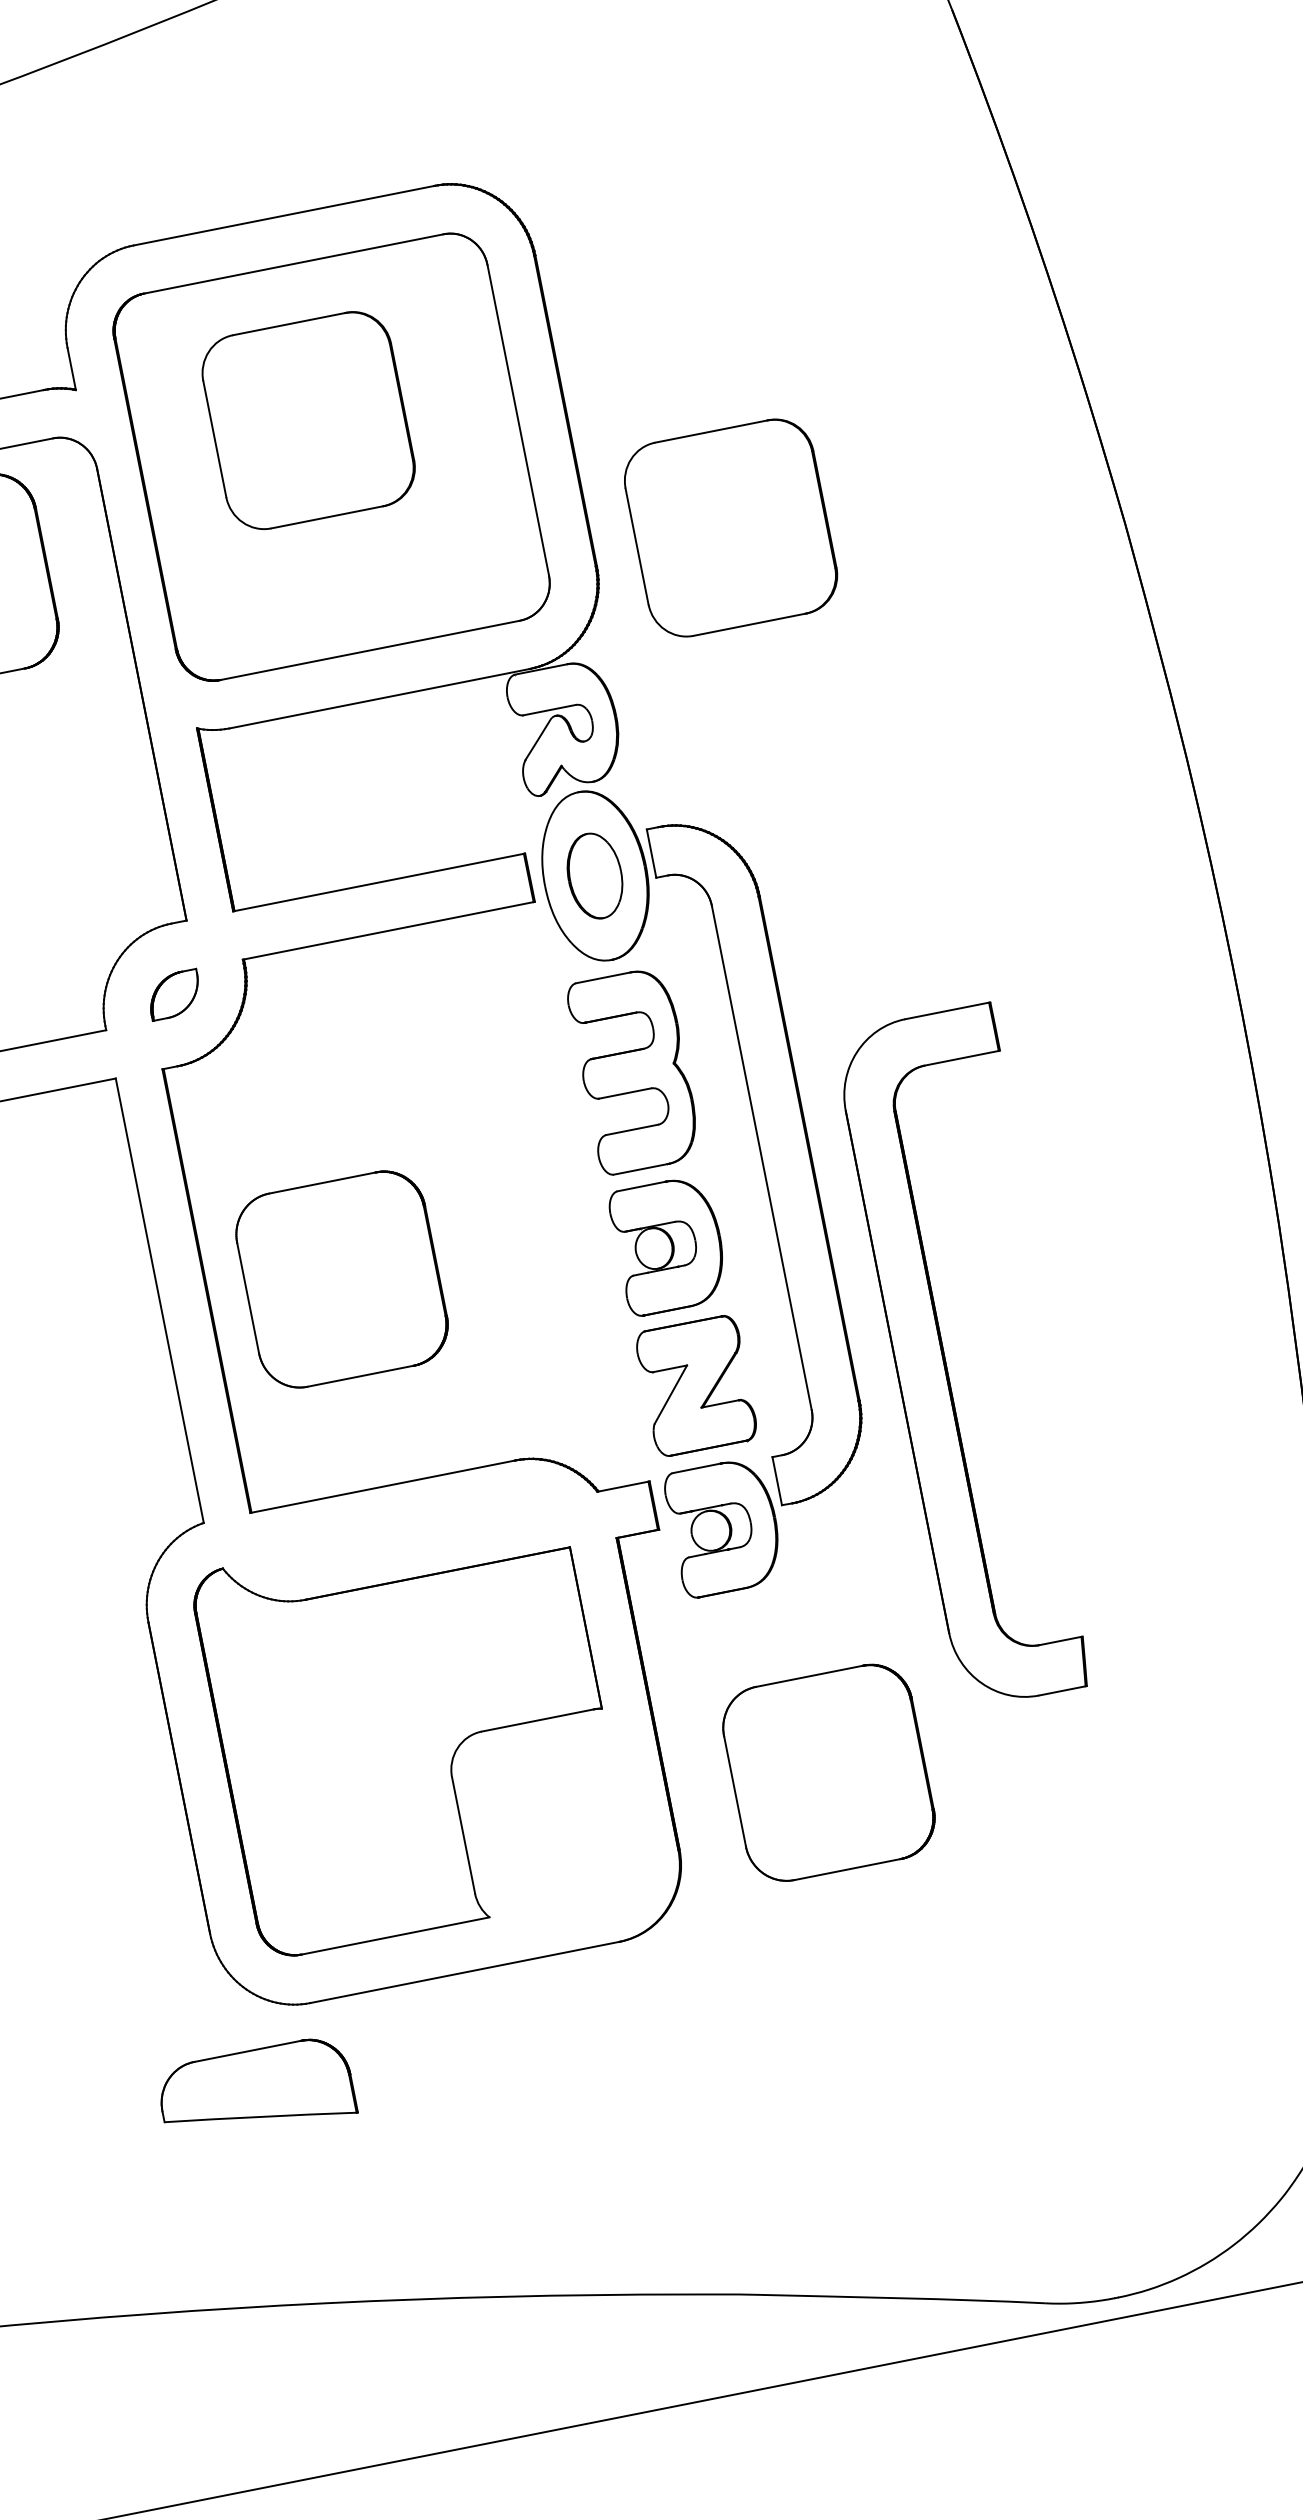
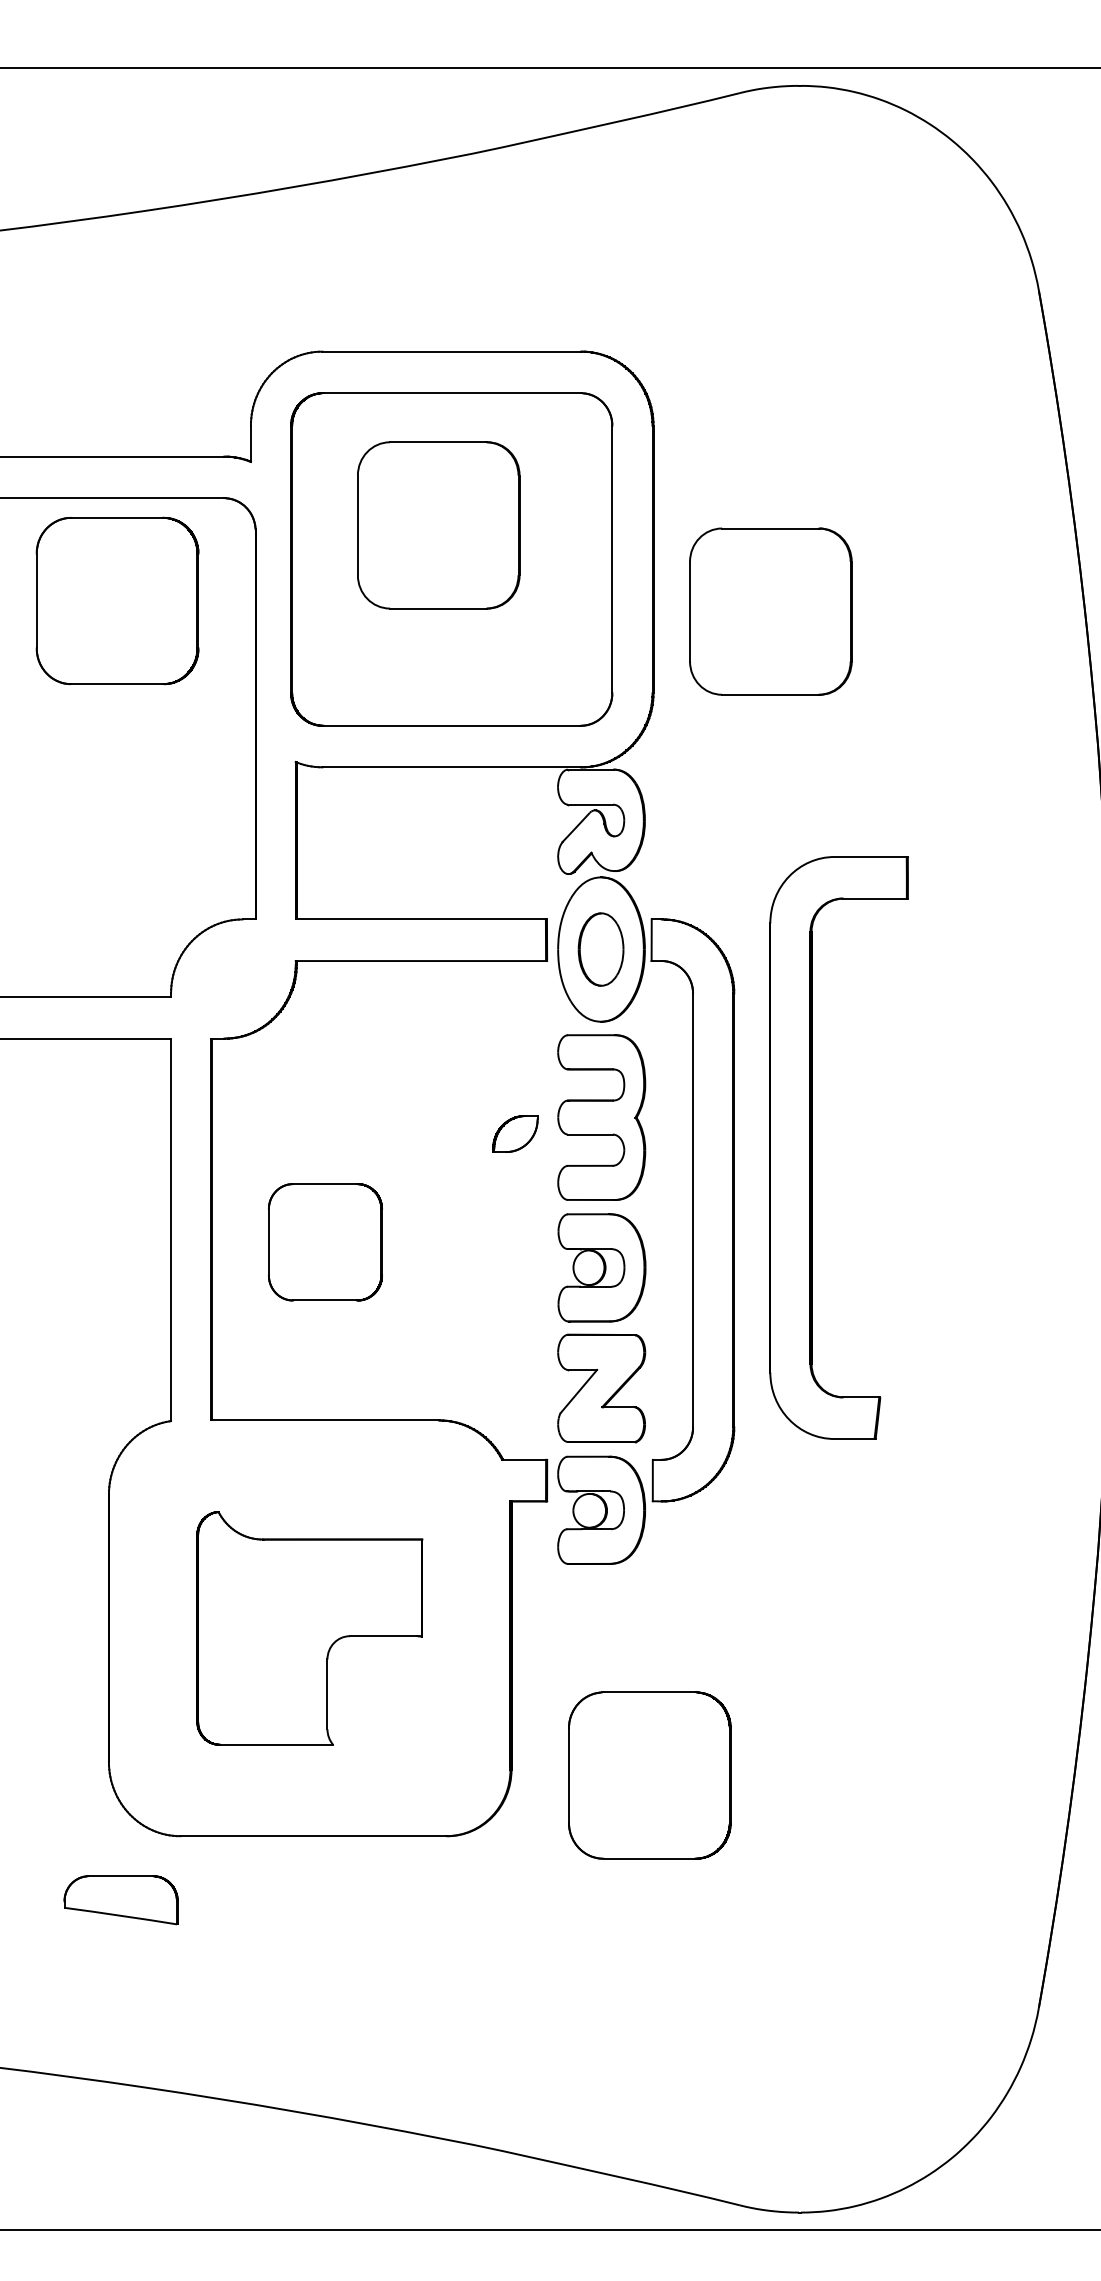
part: (730, 527) -> (770, 611), moved
part: (174, 994) -> (515, 1133), moved
part: (342, 1279) -> (325, 1242), size x0.7
part: (946, 1361) -> (812, 1147), moved
part: (412, 1732) -> (309, 1628), size x0.7
part: (828, 1772) -> (649, 1775), moved
part: (255, 2091) -> (120, 1900), size x0.7

